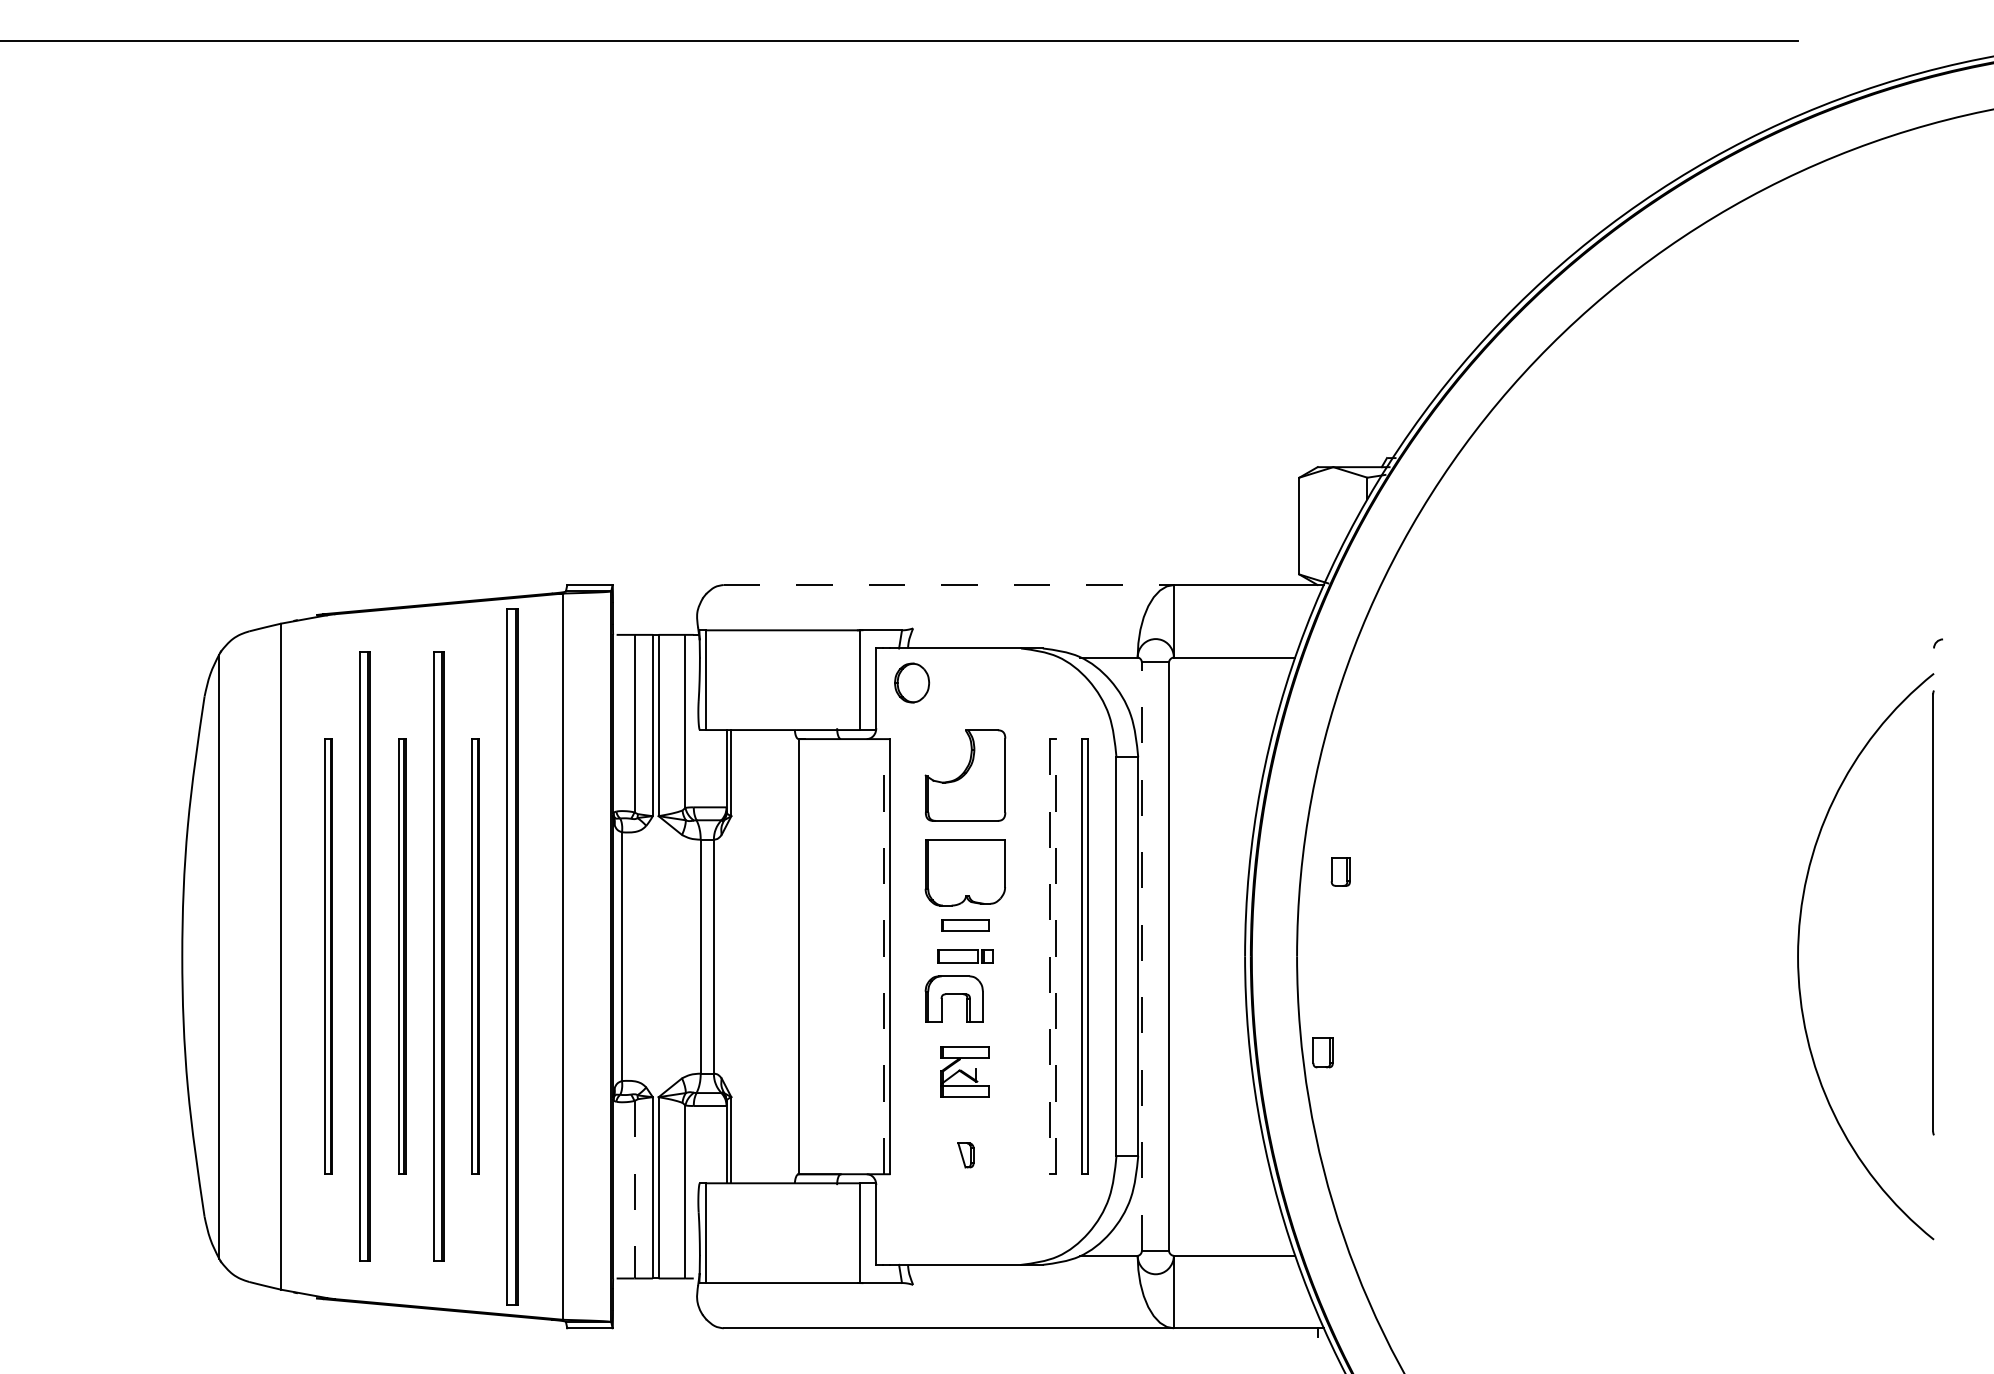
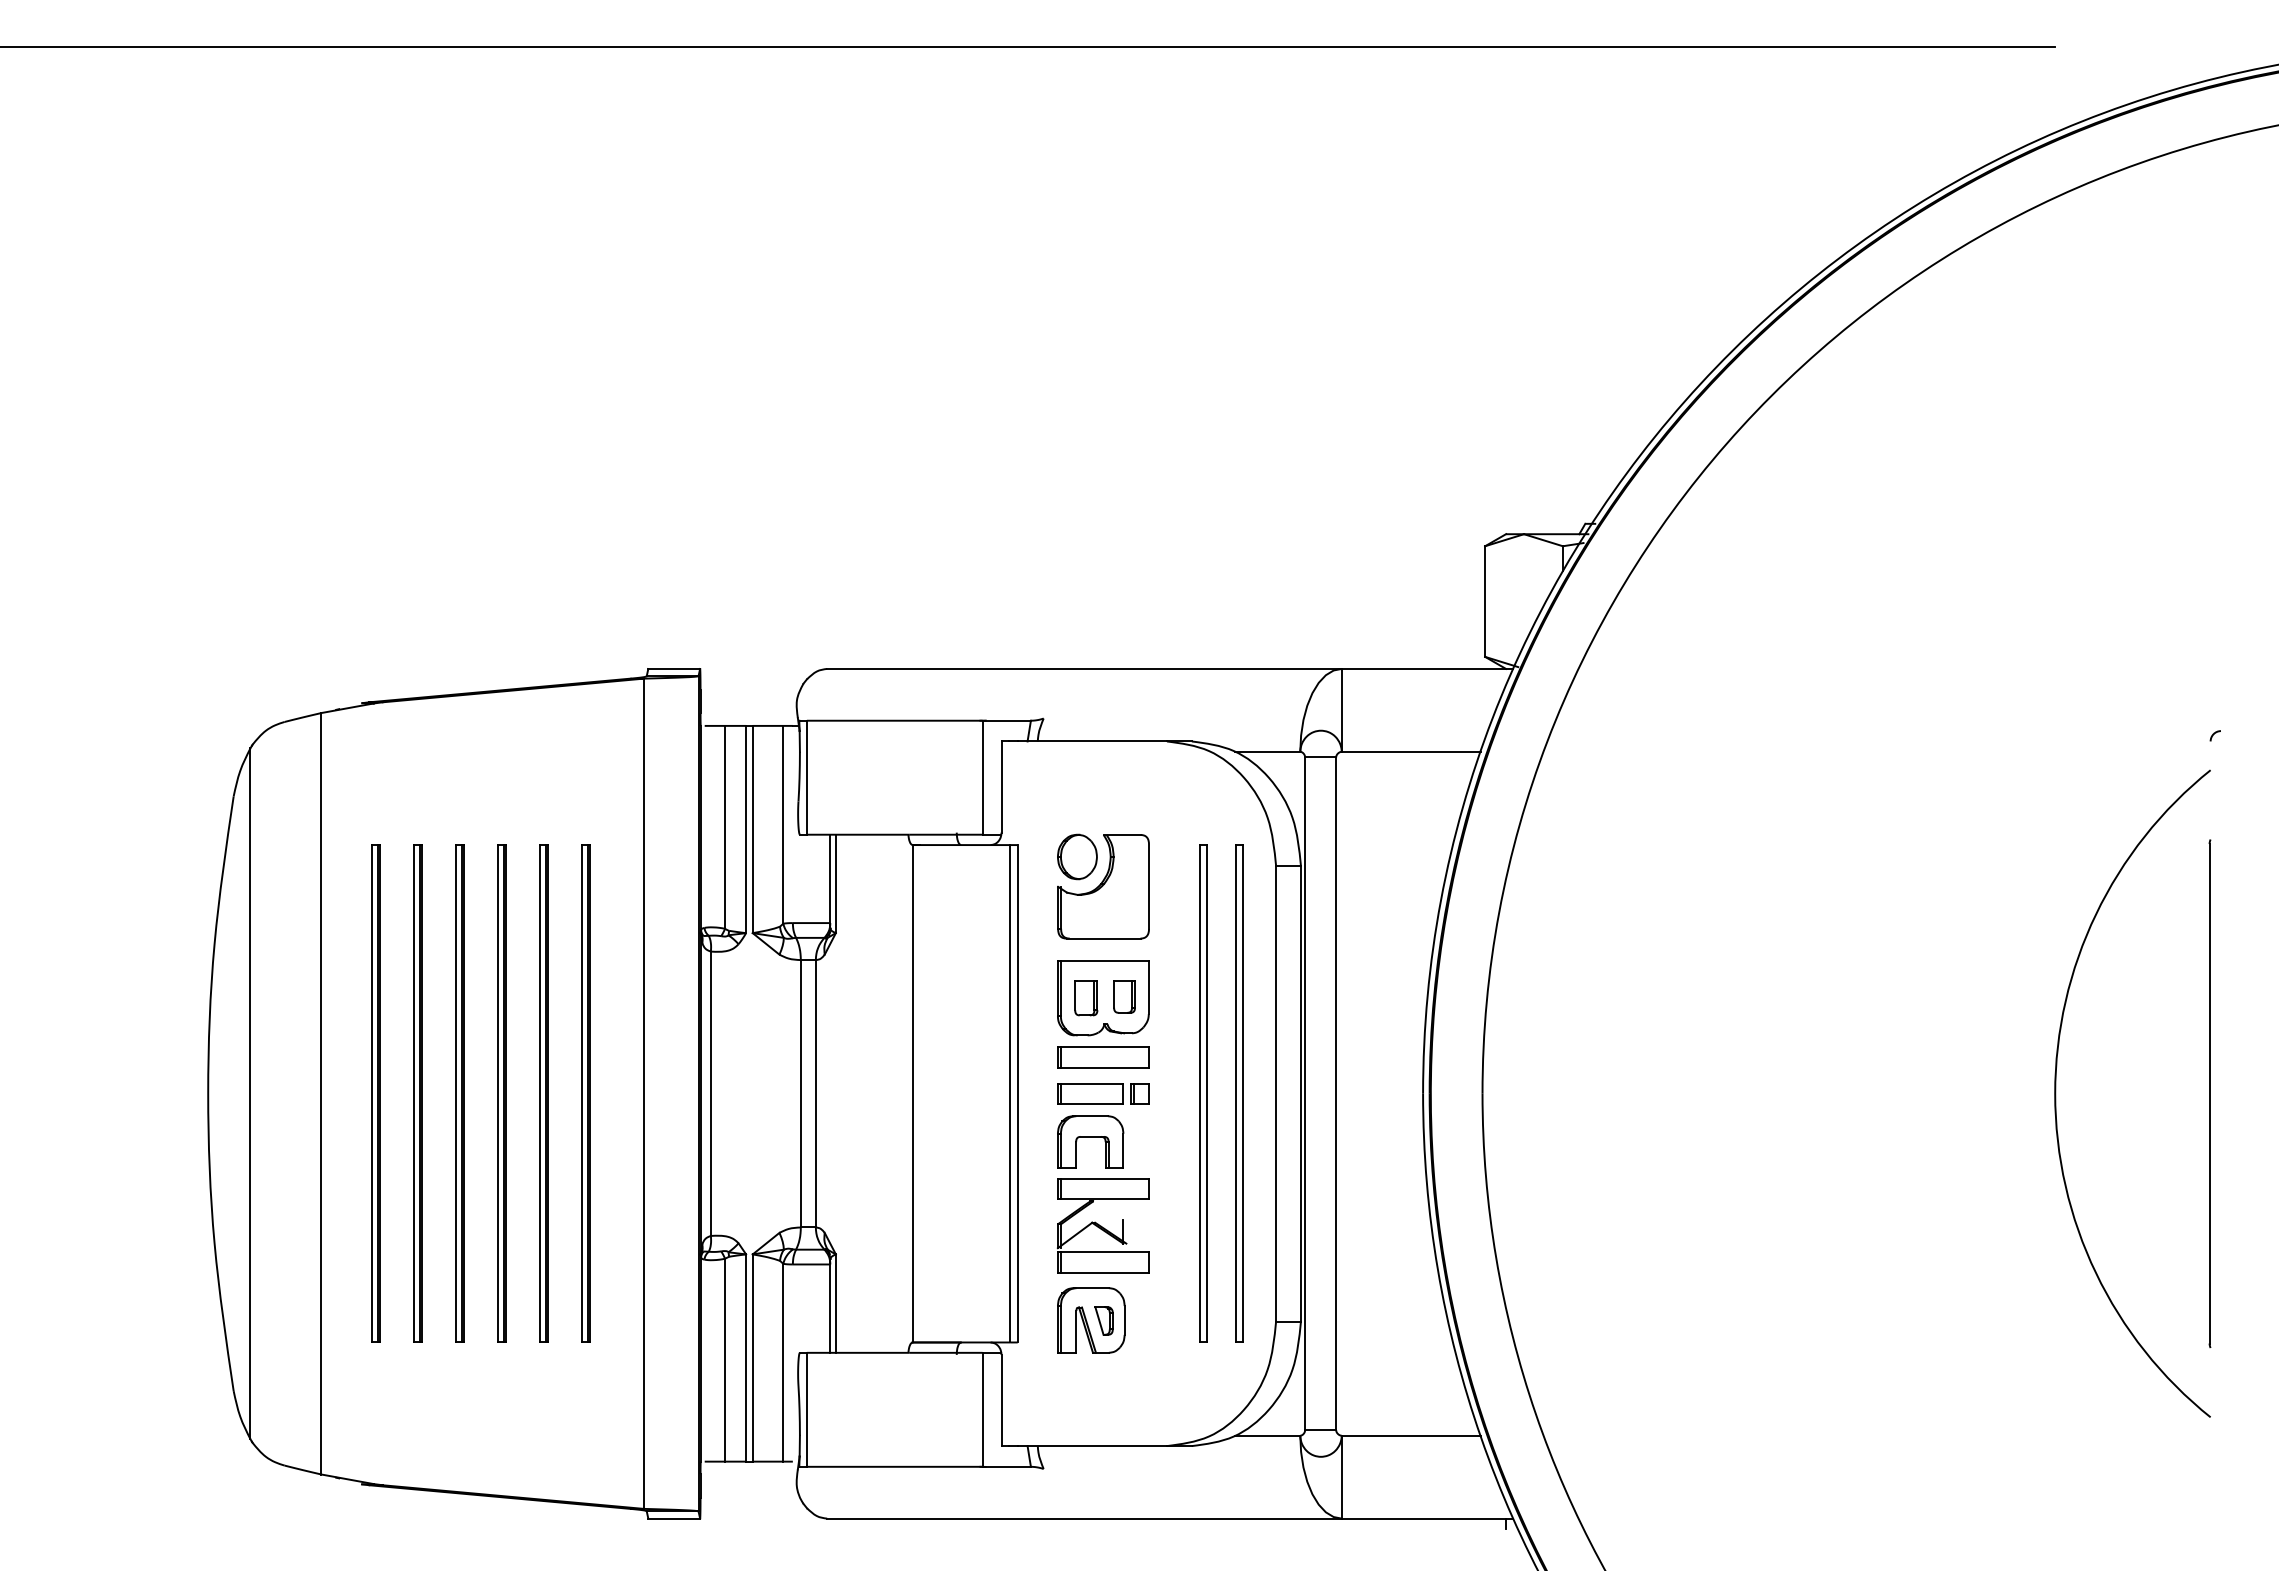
line: (948, 584) -> (1084, 668), dashed -> solid
part: (912, 682) -> (1077, 856), moved
part: (1340, 871) -> (1124, 996), moved
part: (1933, 912) -> (2209, 1093), moved
part: (965, 924) -> (1103, 1057), size x1.67
part: (365, 956) -> (417, 1093), size x0.71
part: (438, 956) -> (501, 1093), size x0.71
part: (512, 956) -> (585, 1093), size x0.62
line: (884, 956) -> (1010, 1093), dashed -> solid
part: (965, 956) -> (1103, 1093), size x1.43
line: (1049, 956) -> (1199, 1093), dashed -> solid
line: (1056, 956) -> (1207, 1093), dashed -> solid
line: (1142, 956) -> (1305, 1093), dashed -> solid
part: (1323, 1052) -> (1086, 998), moved
part: (964, 1071) -> (1102, 1225), size x1.67
part: (955, 1155) -> (1091, 1320), added
line: (634, 1190) -> (725, 1360), dashed -> solid

